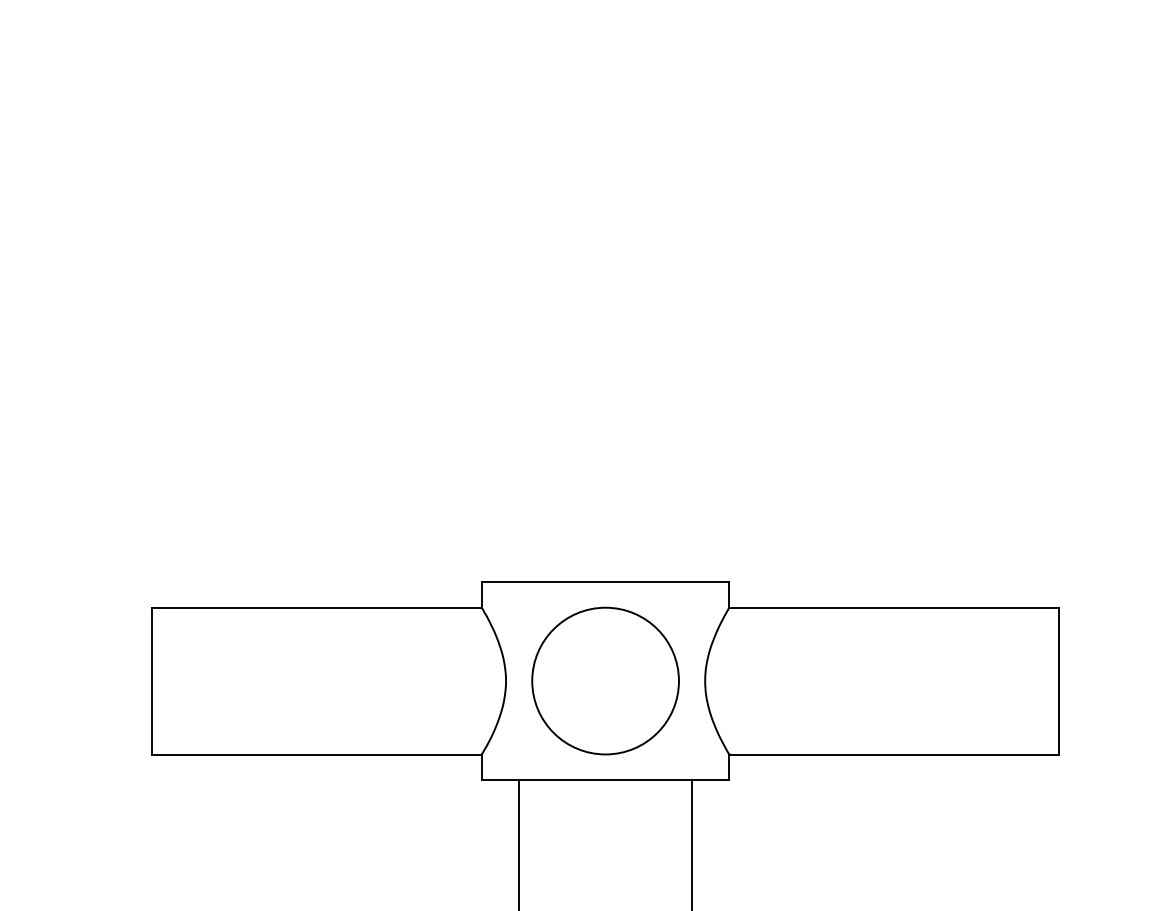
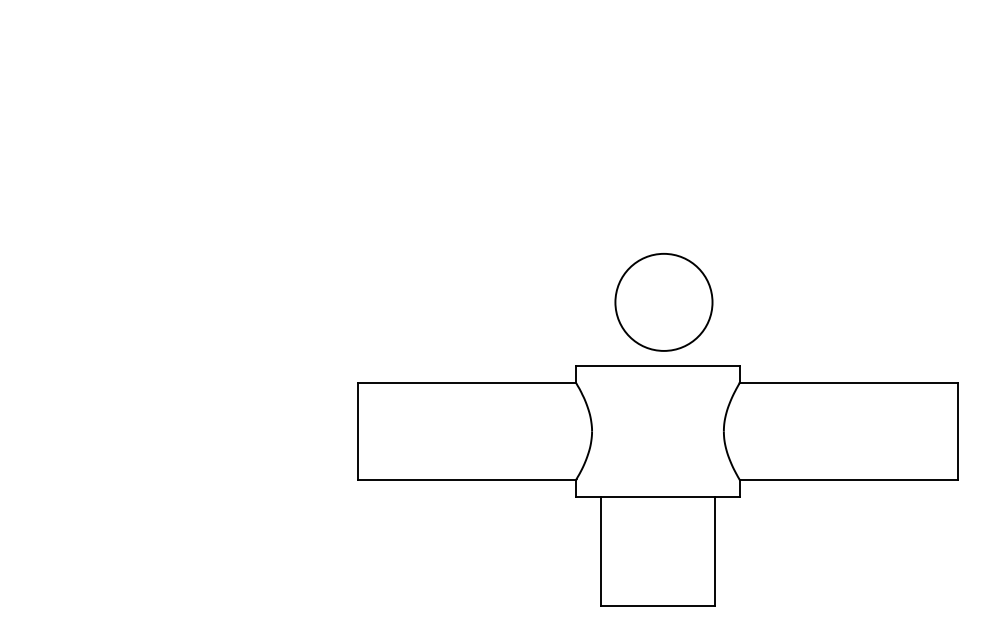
circle: (604, 681) -> (663, 302), moved

